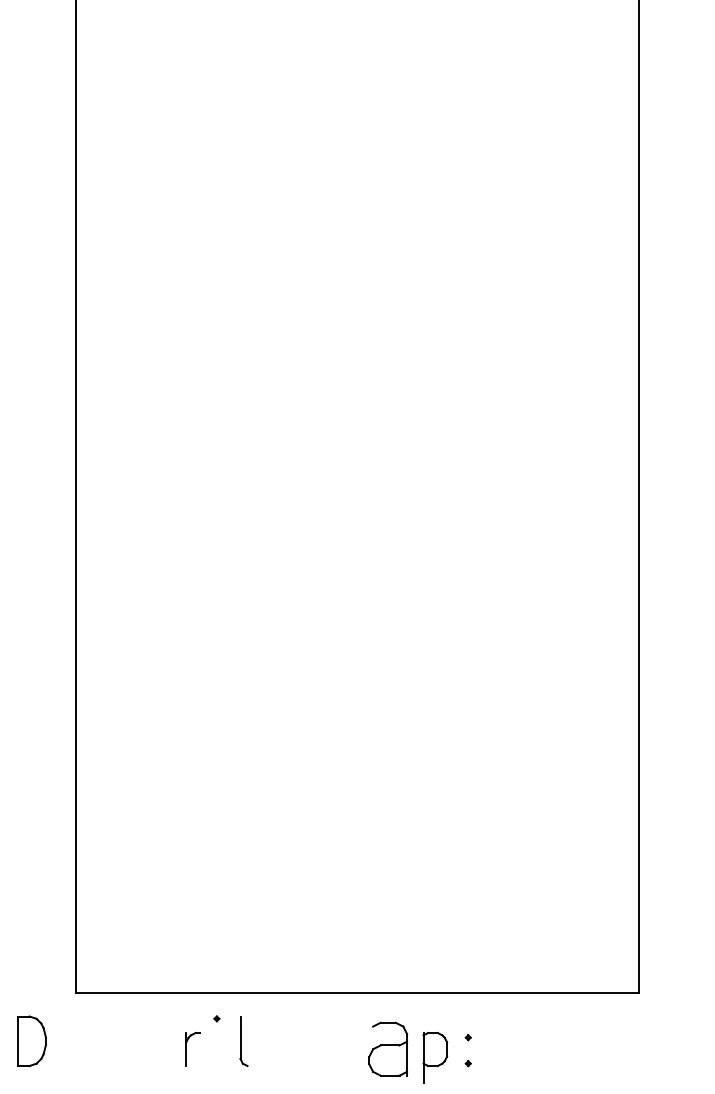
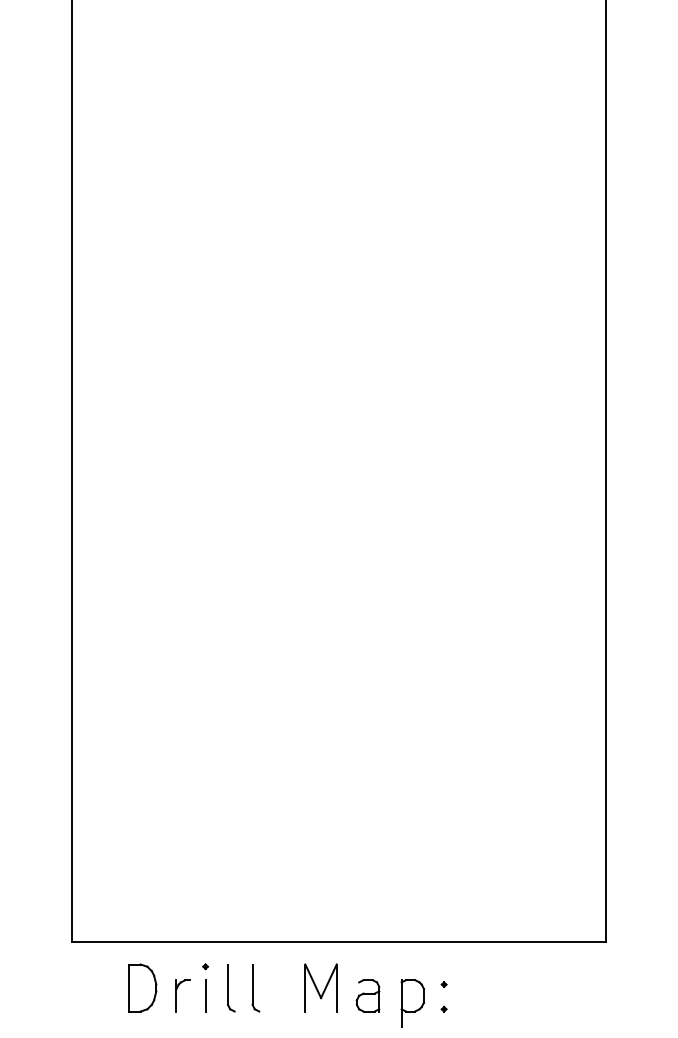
part: (31, 1040) -> (142, 987), moved
part: (338, 1040) -> (320, 987), added
part: (269, 1041) -> (255, 988), added
line: (216, 1049) -> (205, 995), added
part: (387, 1049) -> (367, 995), size x0.62

